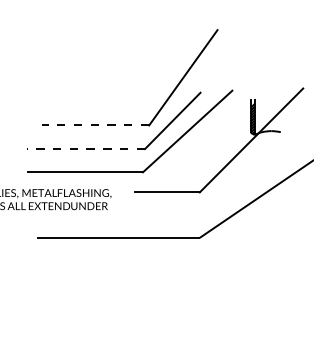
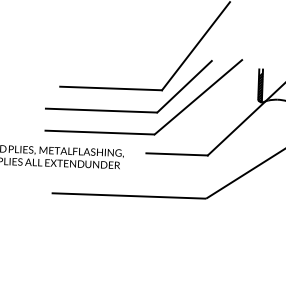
line: (95, 125) -> (111, 88), dashed -> solid
line: (85, 149) -> (100, 110), dashed -> solid

